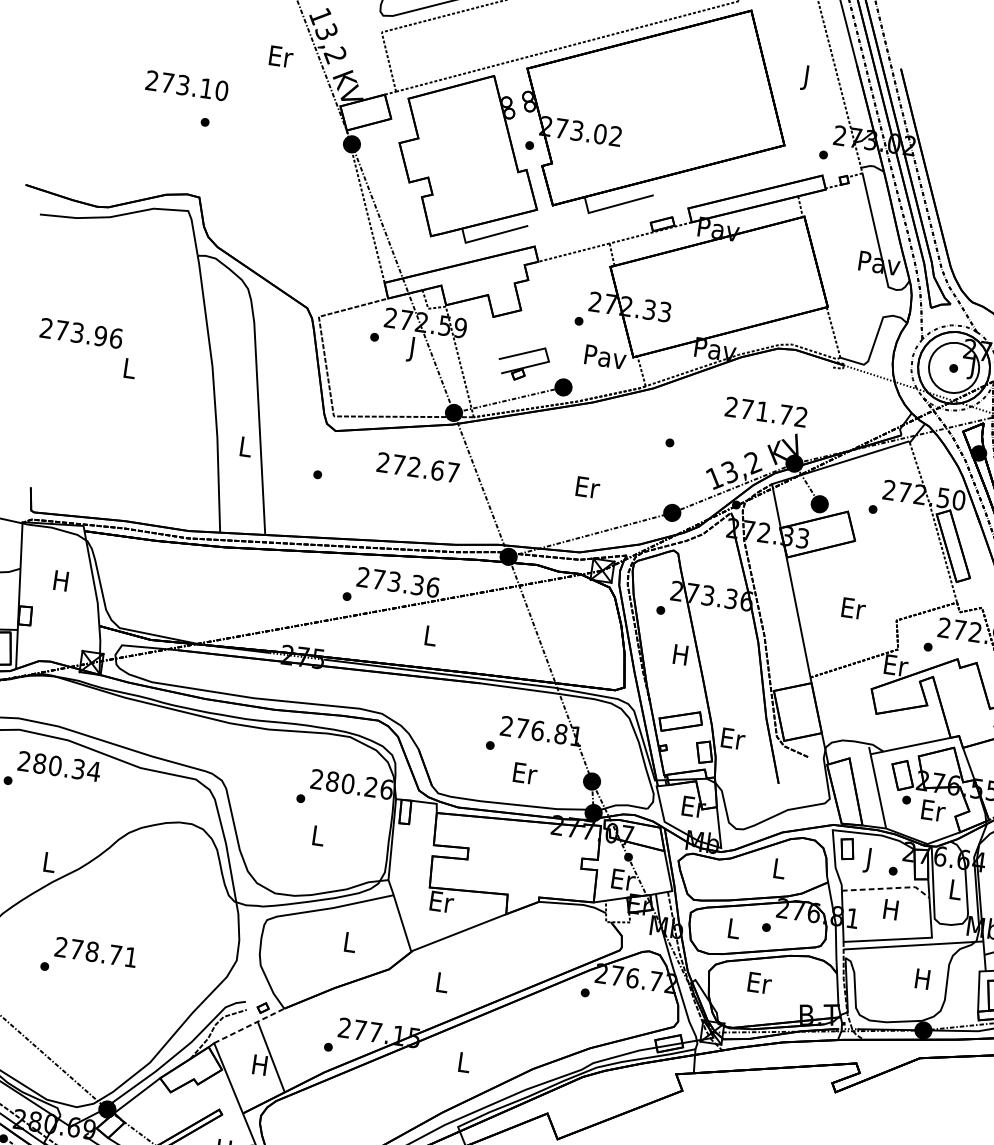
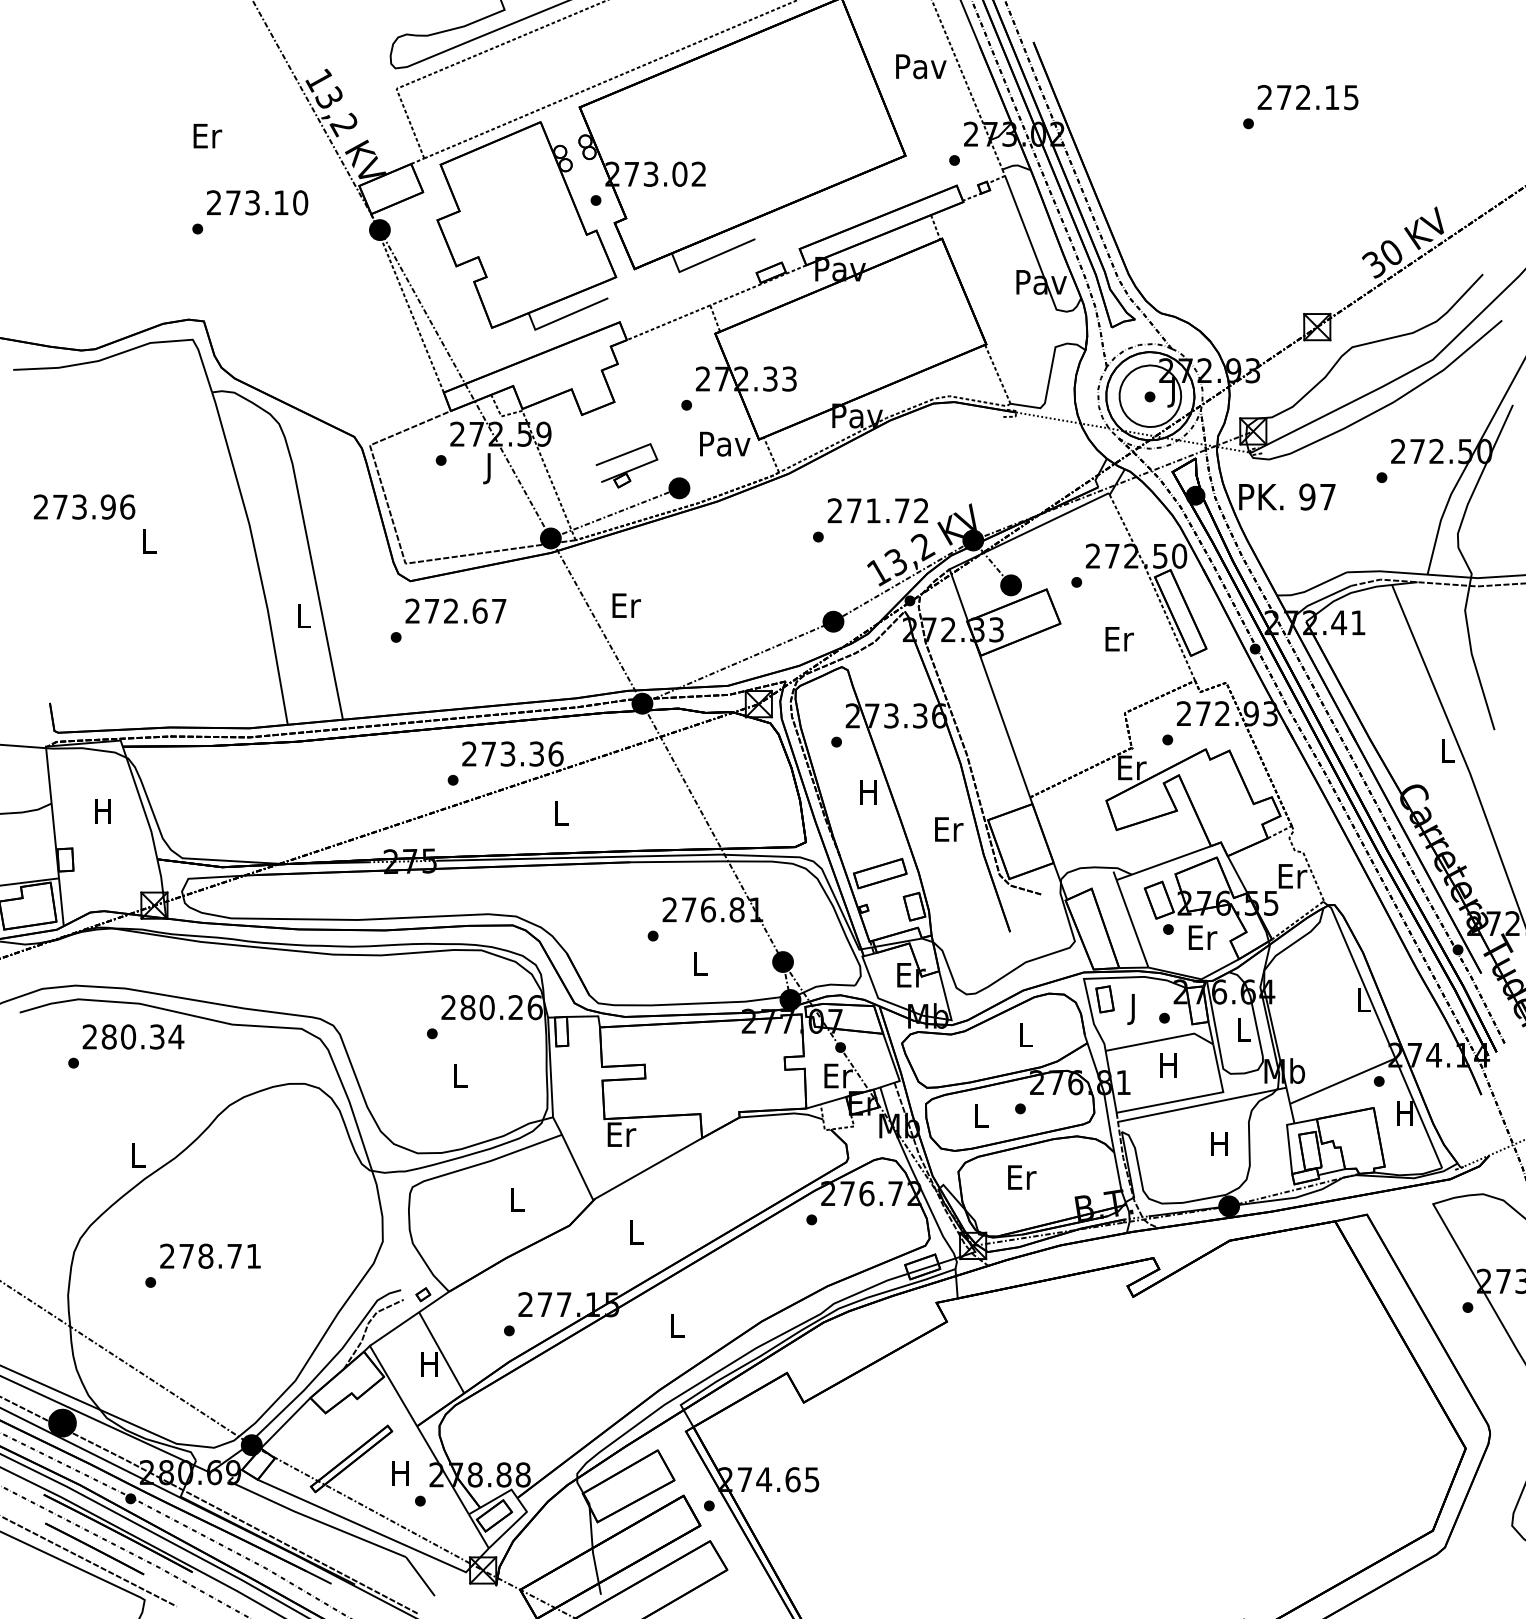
text: (281, 57) -> (207, 136), moved
text: (807, 77) -> (921, 69), J -> Pav
text: (187, 85) -> (257, 202), moved
text: (765, 411) -> (877, 510), moved
text: (417, 467) -> (455, 610), moved
text: (587, 487) -> (626, 605), moved
text: (853, 608) -> (1119, 639), moved
text: (733, 738) -> (949, 829), moved
text: (525, 773) -> (700, 963), Er -> L
line: (888, 888) -> (1161, 1040), dashed -> solid
line: (249, 1025) -> (409, 1318), dashed -> solid

